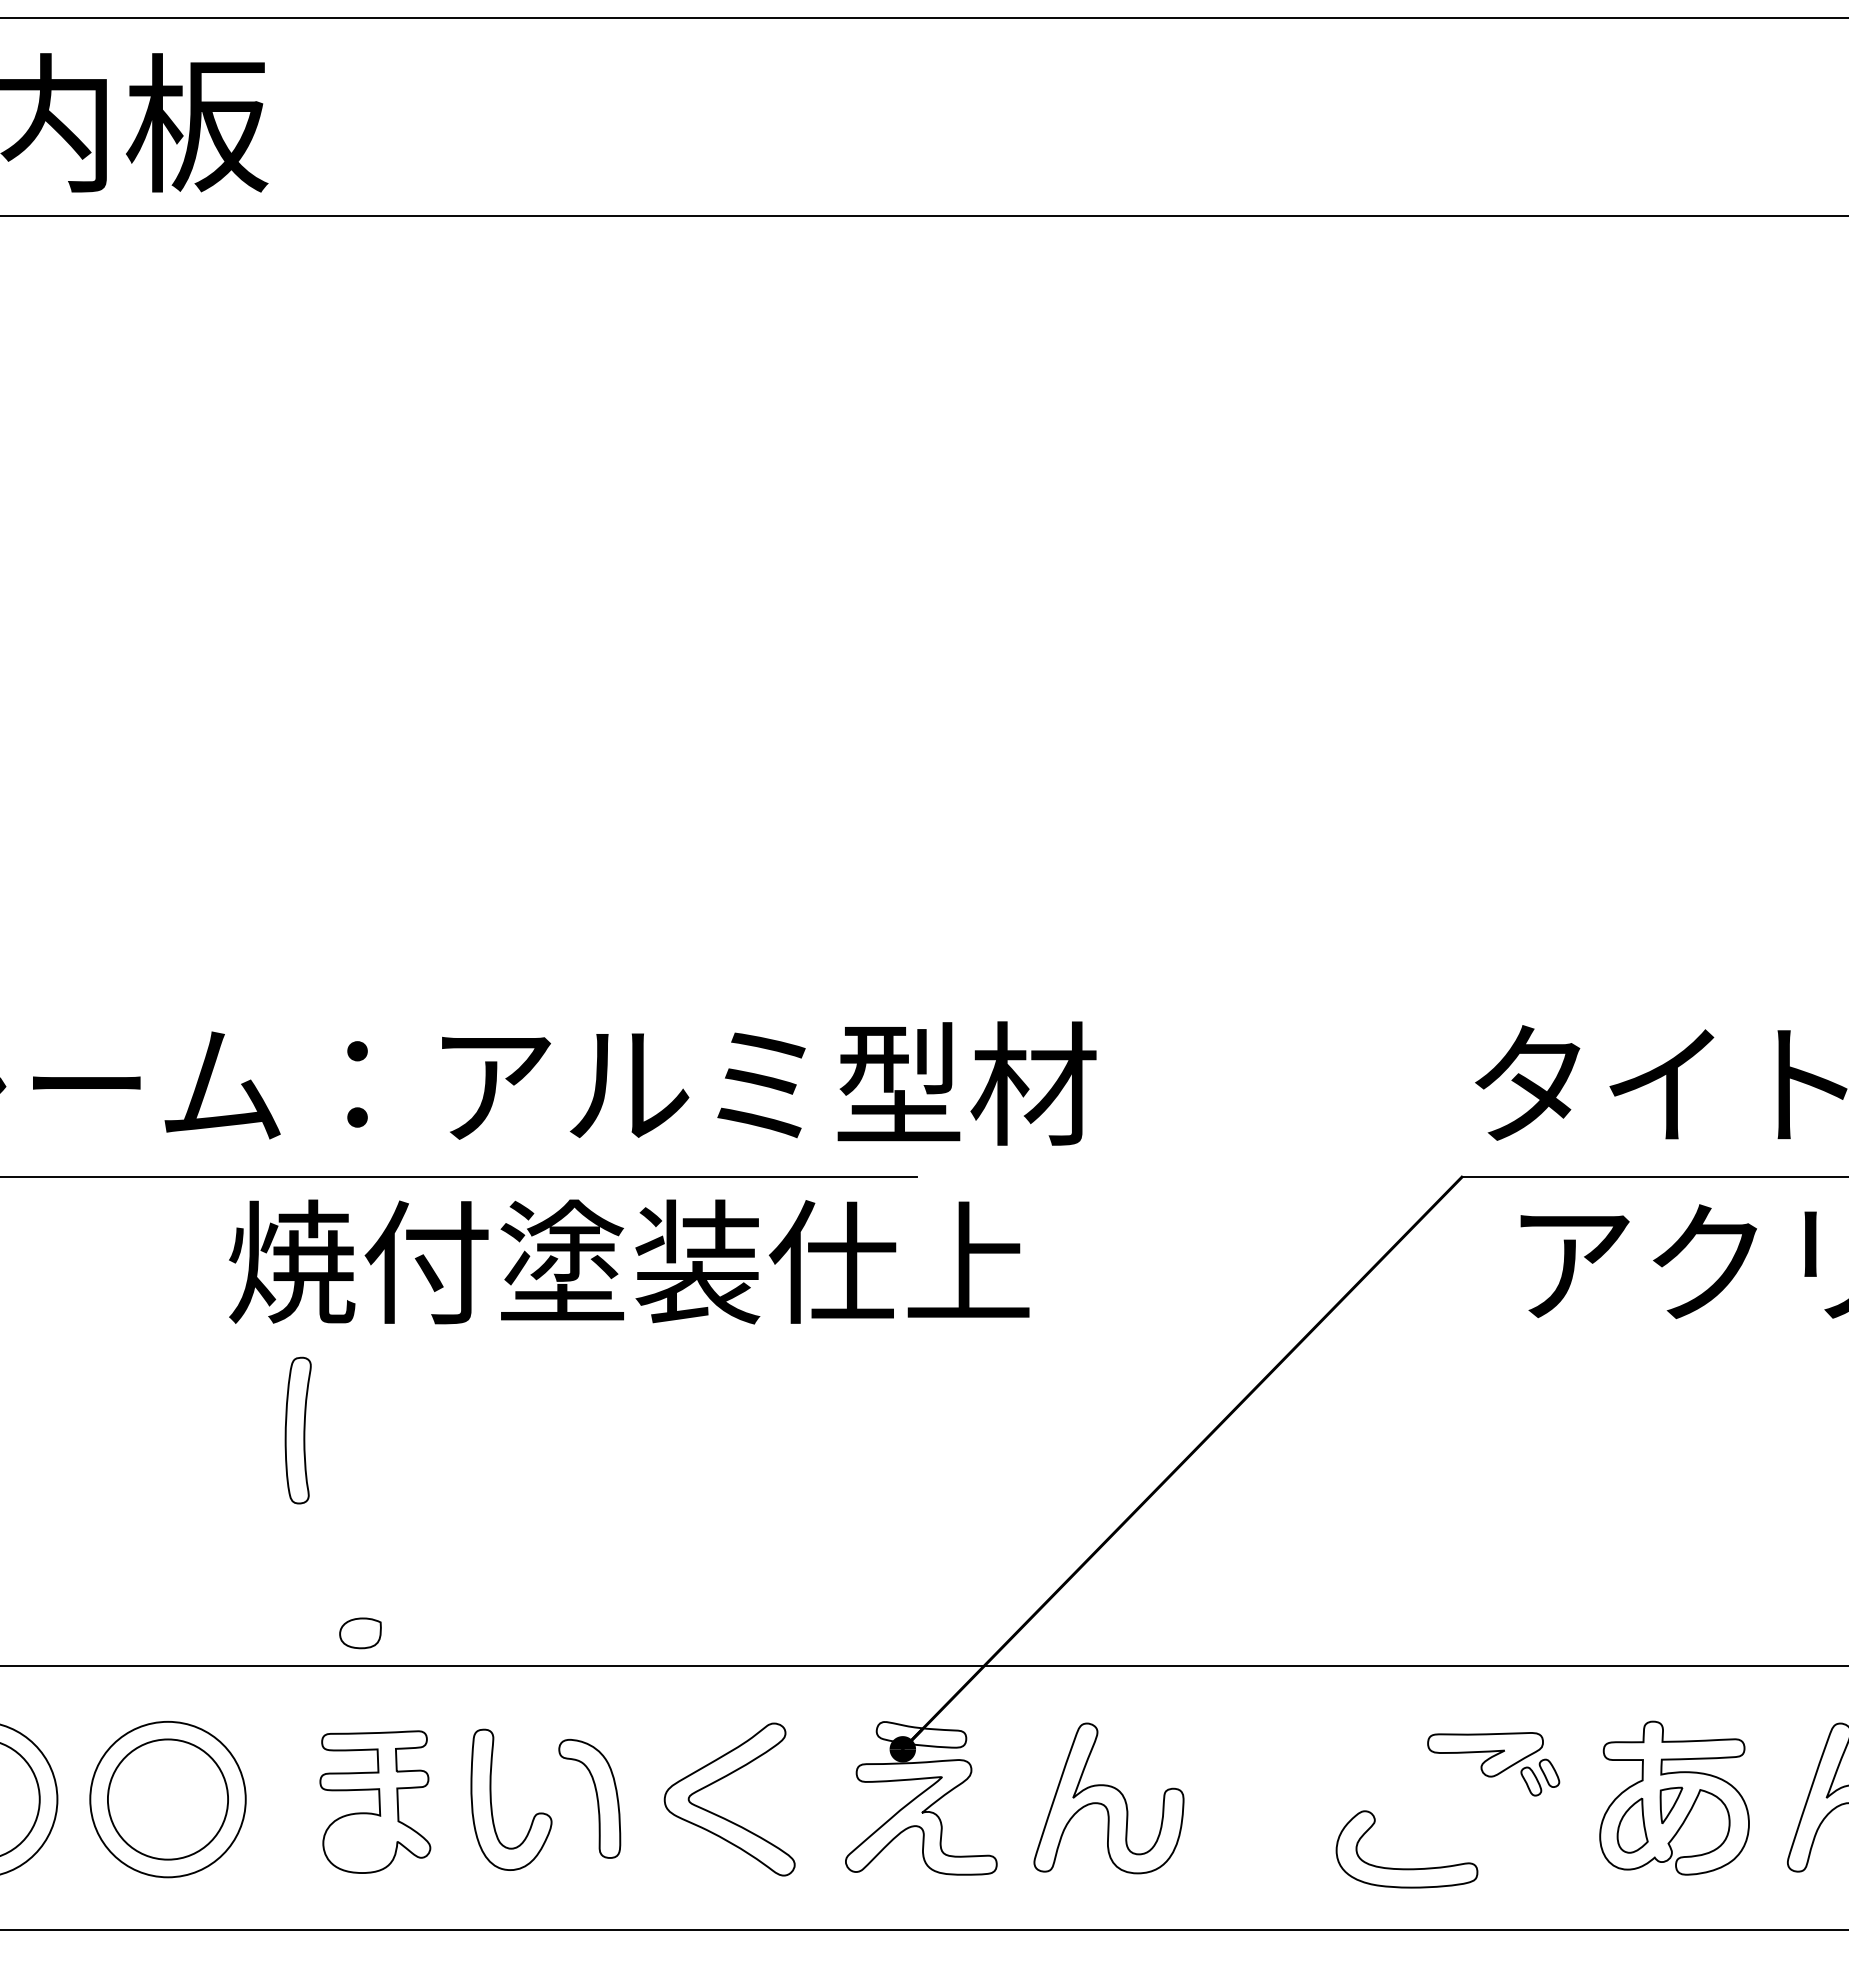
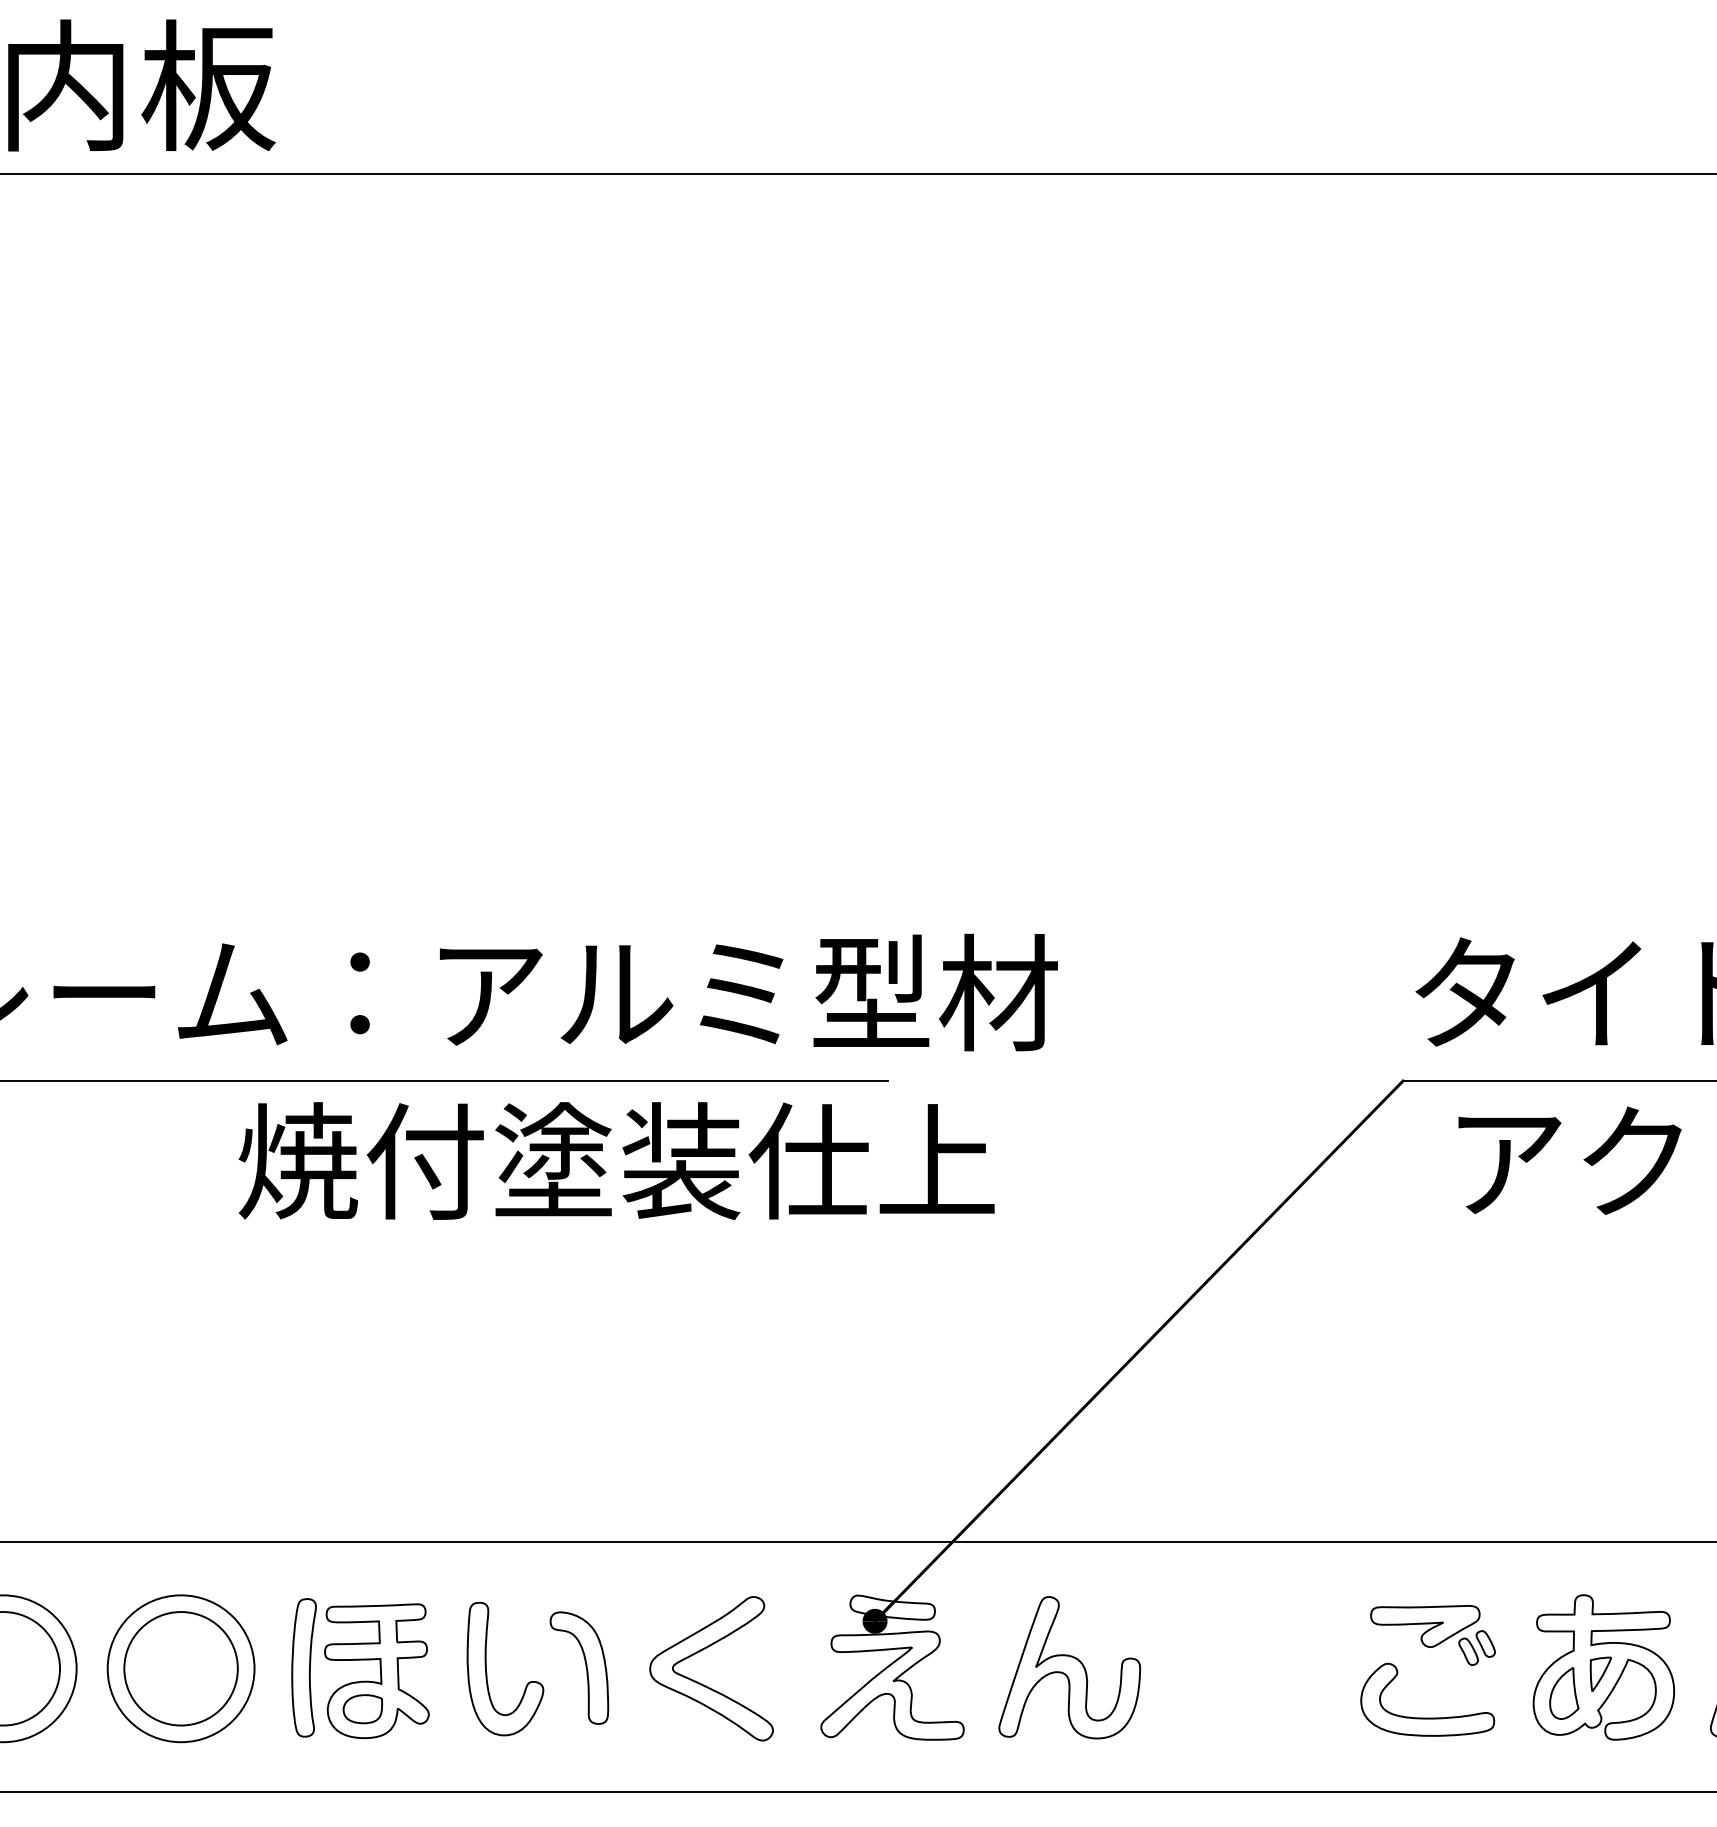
part: (297, 1430) -> (303, 1667), moved
part: (360, 1633) -> (362, 1709), moved
part: (1406, 1868) -> (1427, 1717), moved

